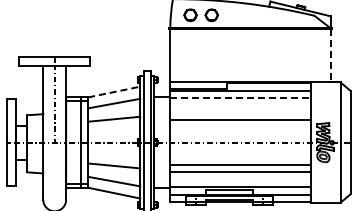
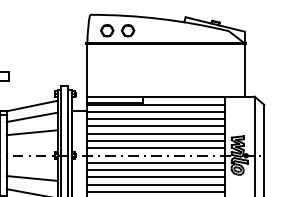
line: (330, 55) -> (244, 70), dashed -> solid
line: (114, 92) -> (32, 106), dashed -> solid
line: (240, 98) -> (156, 112), dashed -> solid
line: (240, 105) -> (156, 119), added
line: (240, 112) -> (156, 126), added
line: (240, 127) -> (156, 140), added
line: (240, 135) -> (156, 148), added
line: (240, 150) -> (156, 163), added
line: (240, 157) -> (156, 170), added
line: (240, 179) -> (156, 191), added

